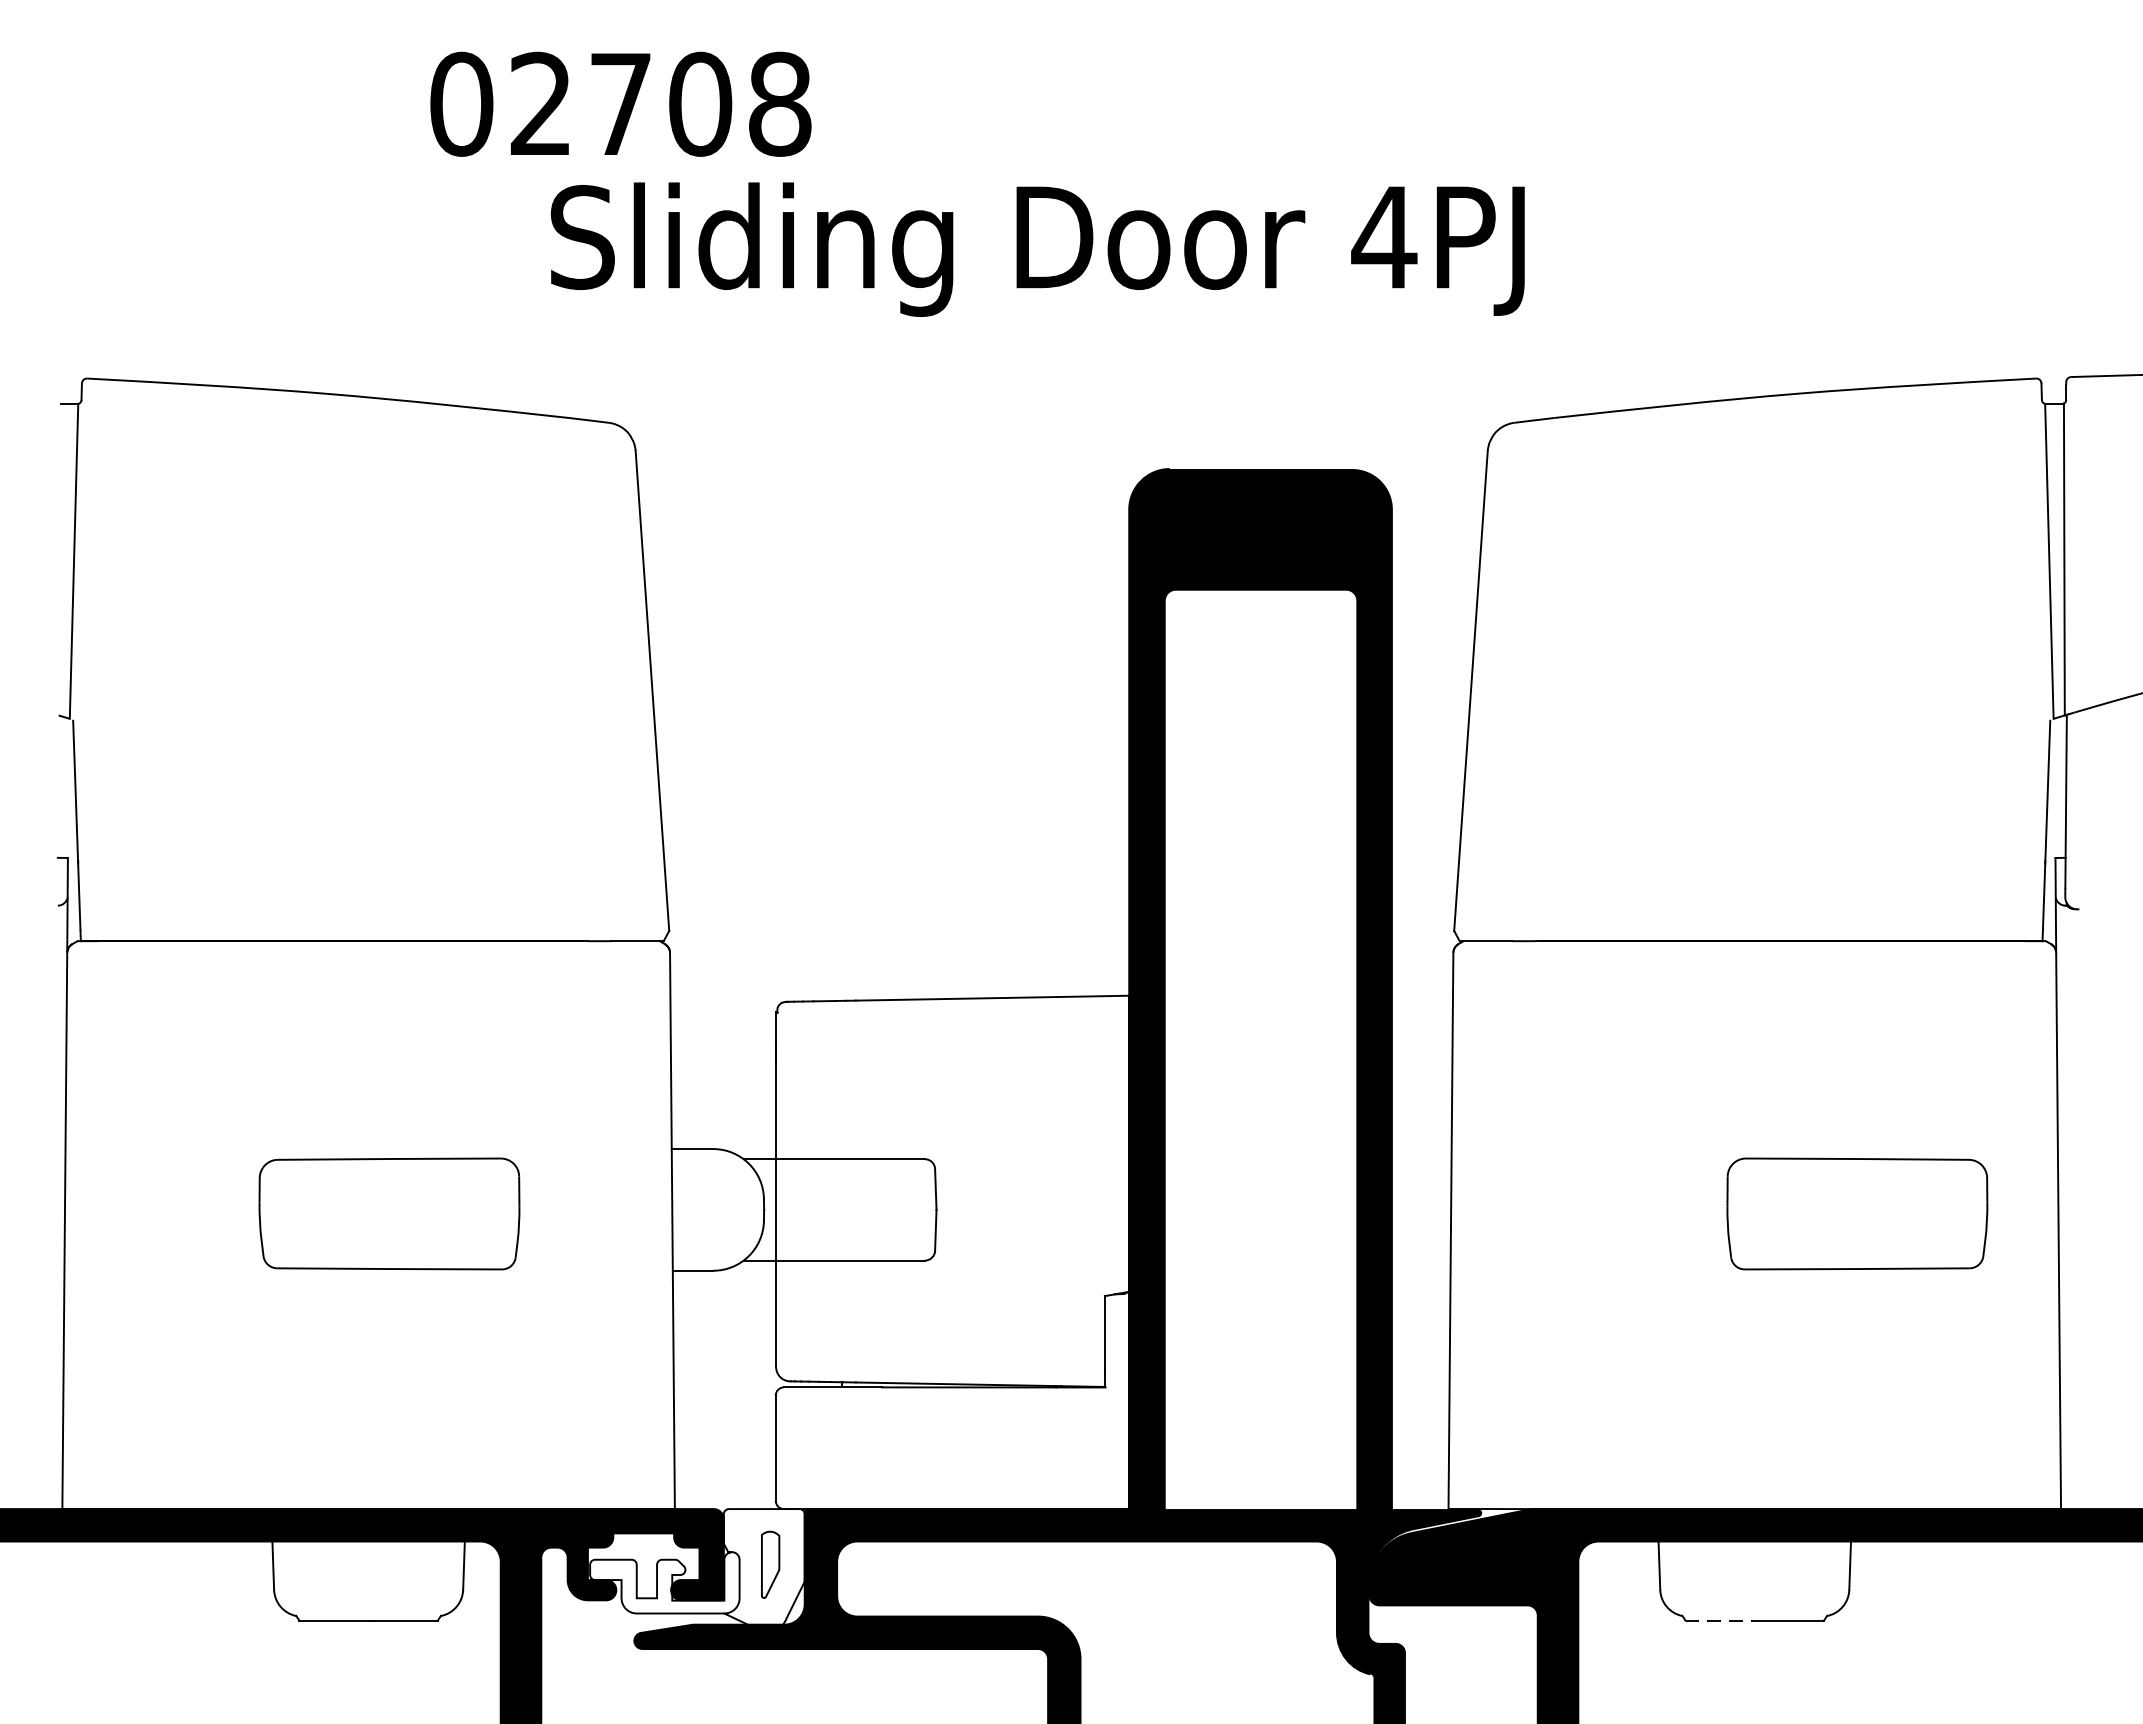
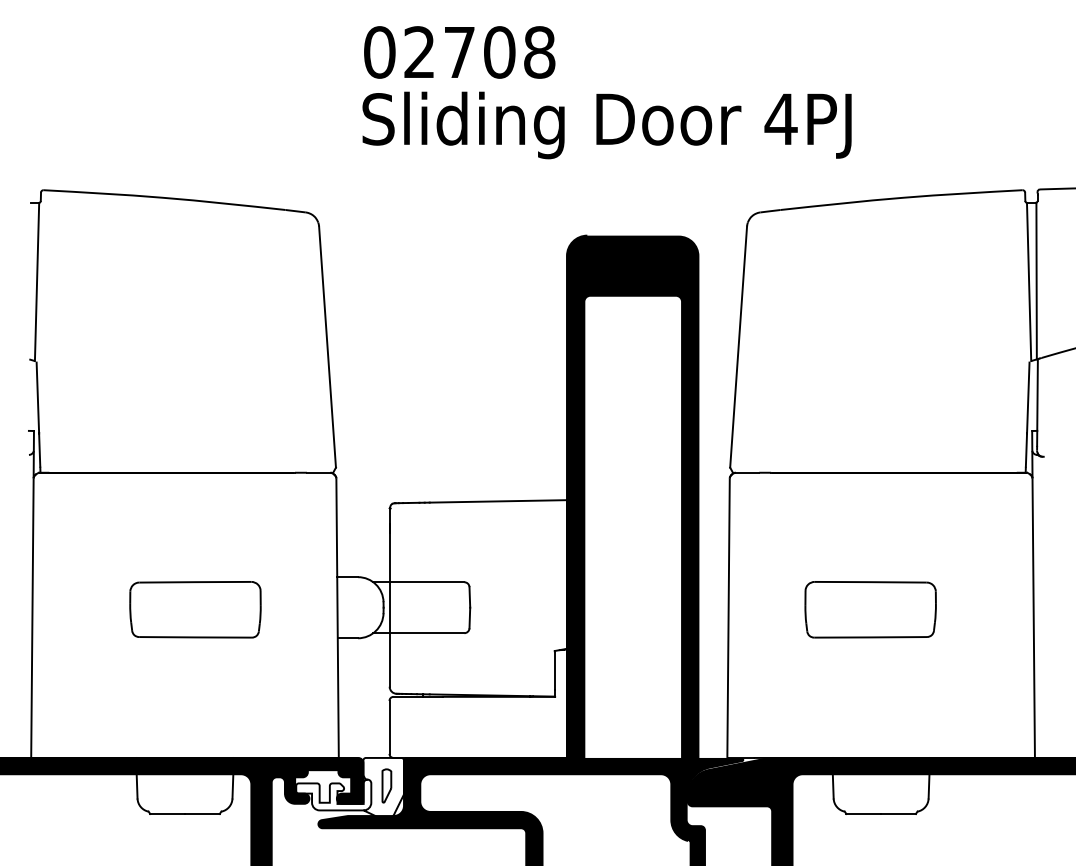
text: (620, 104) -> (459, 52), moved
text: (1036, 249) -> (606, 125), moved
part: (1857, 1213) -> (870, 609), moved
line: (1721, 1619) -> (864, 813), dashed -> solid

